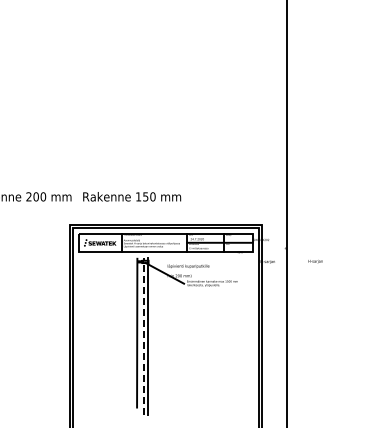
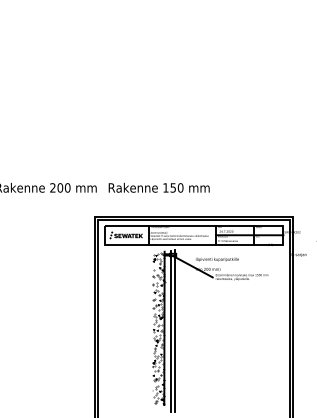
hatch: (131, 333) -> (158, 328), added
line: (143, 335) -> (170, 330), dashed -> solid

